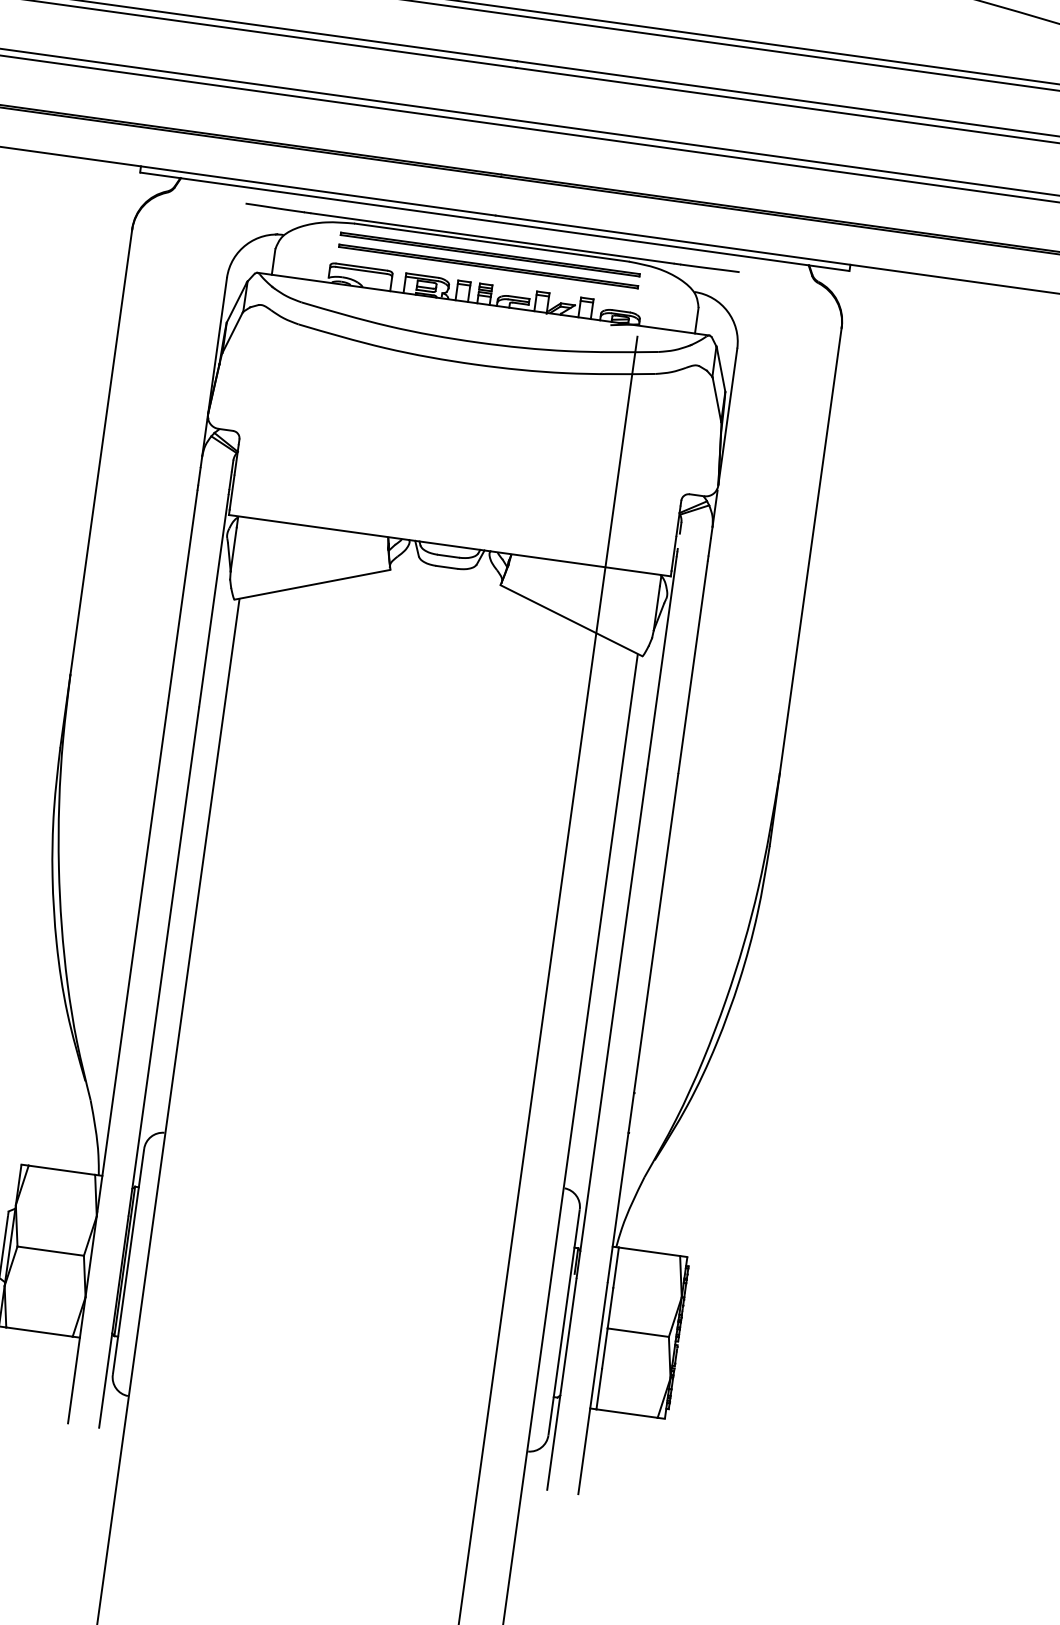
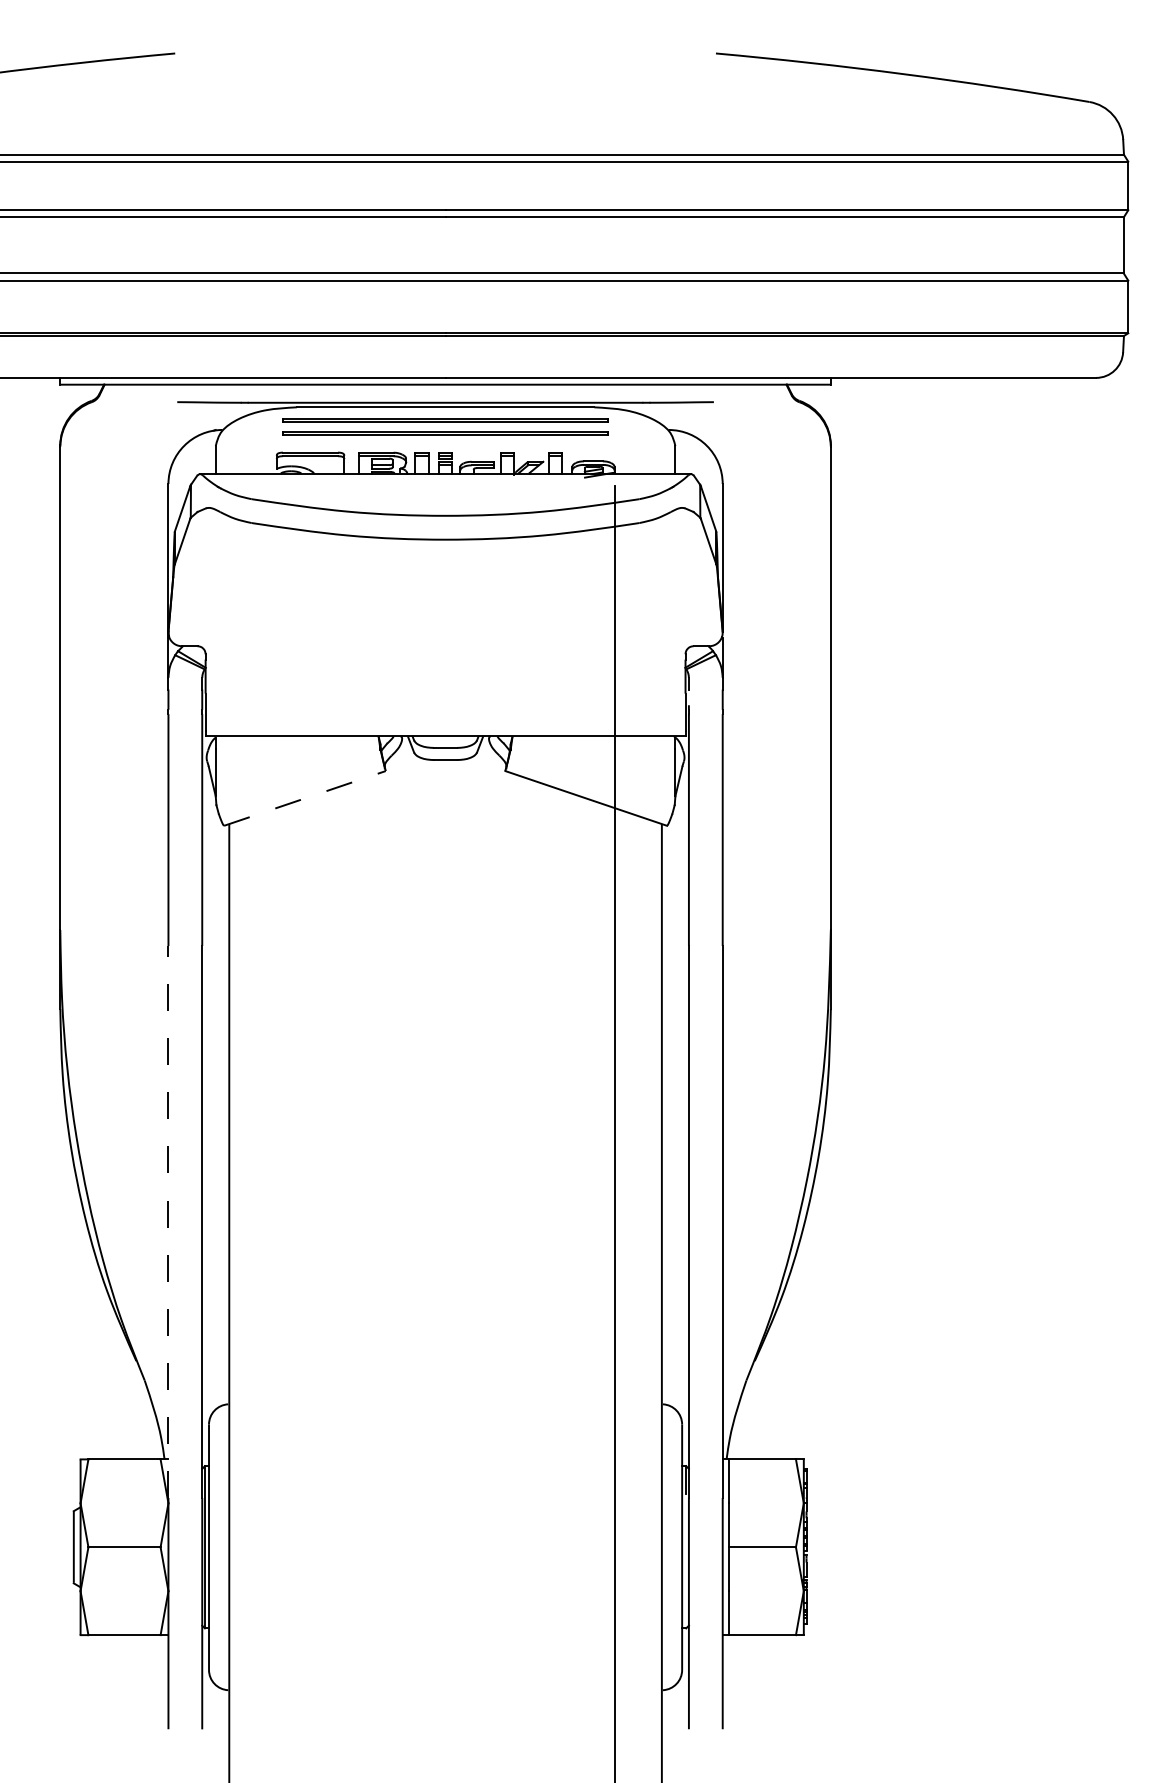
line: (313, 584) -> (305, 798), solid -> dashed
line: (132, 956) -> (168, 1221), solid -> dashed

